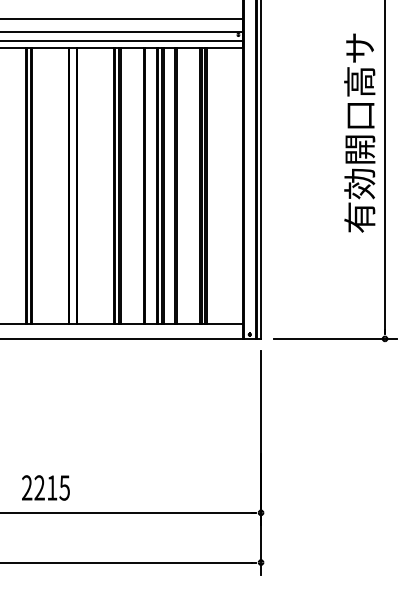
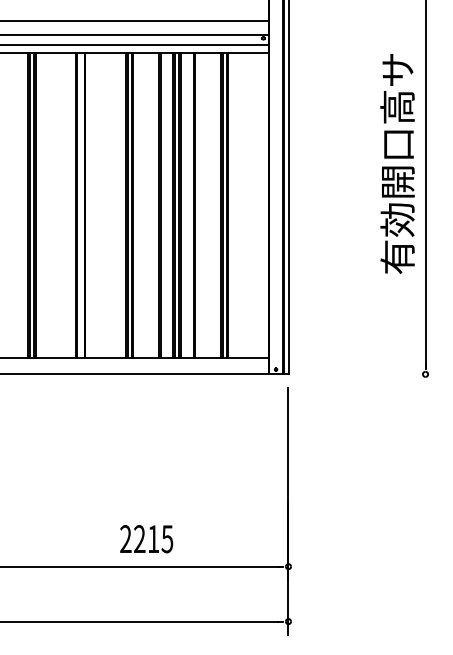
text: (359, 132) -> (397, 163), moved
line: (335, 339) -> (370, 374), removed
text: (45, 488) -> (146, 539), moved

